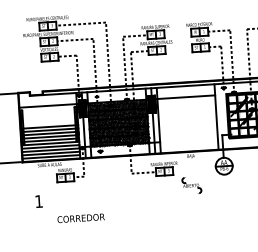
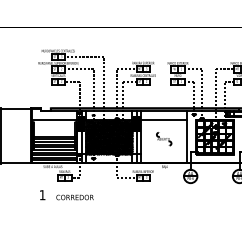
part: (192, 186) -> (164, 139), moved
text: (80, 218) -> (74, 197), moved

